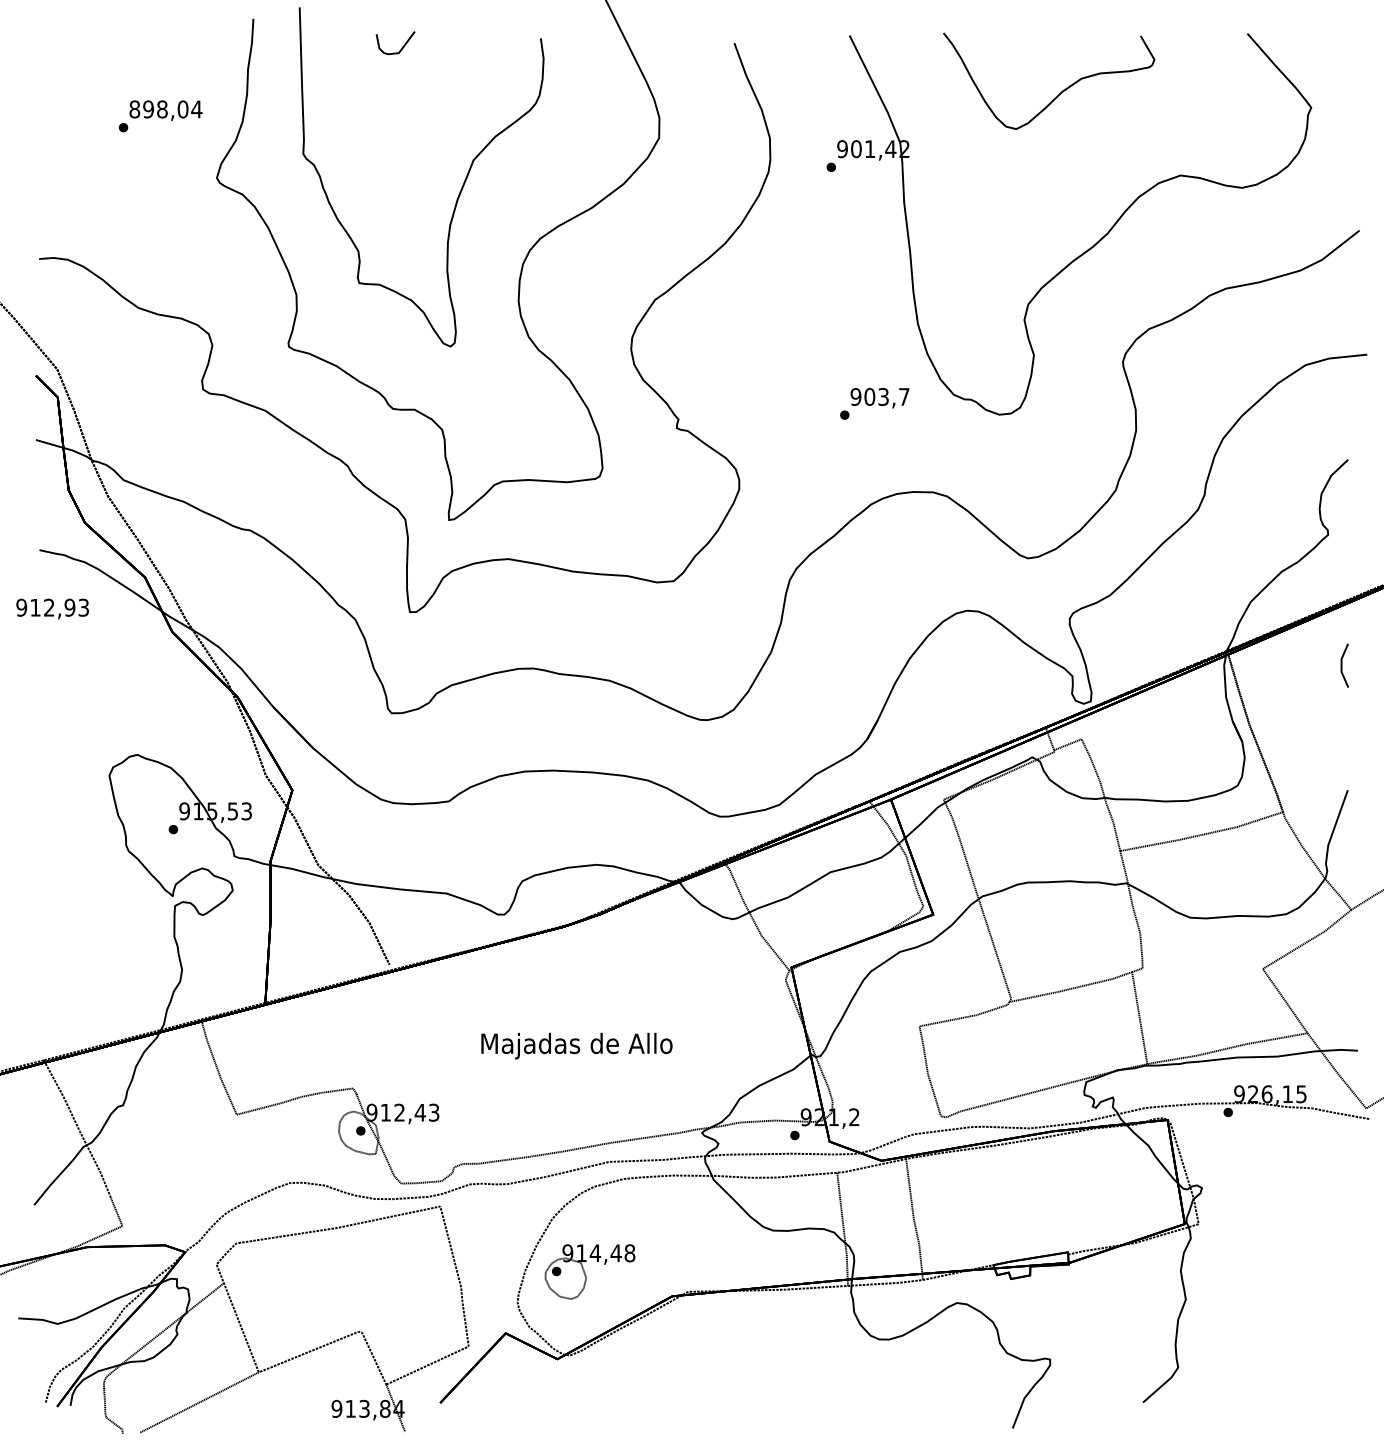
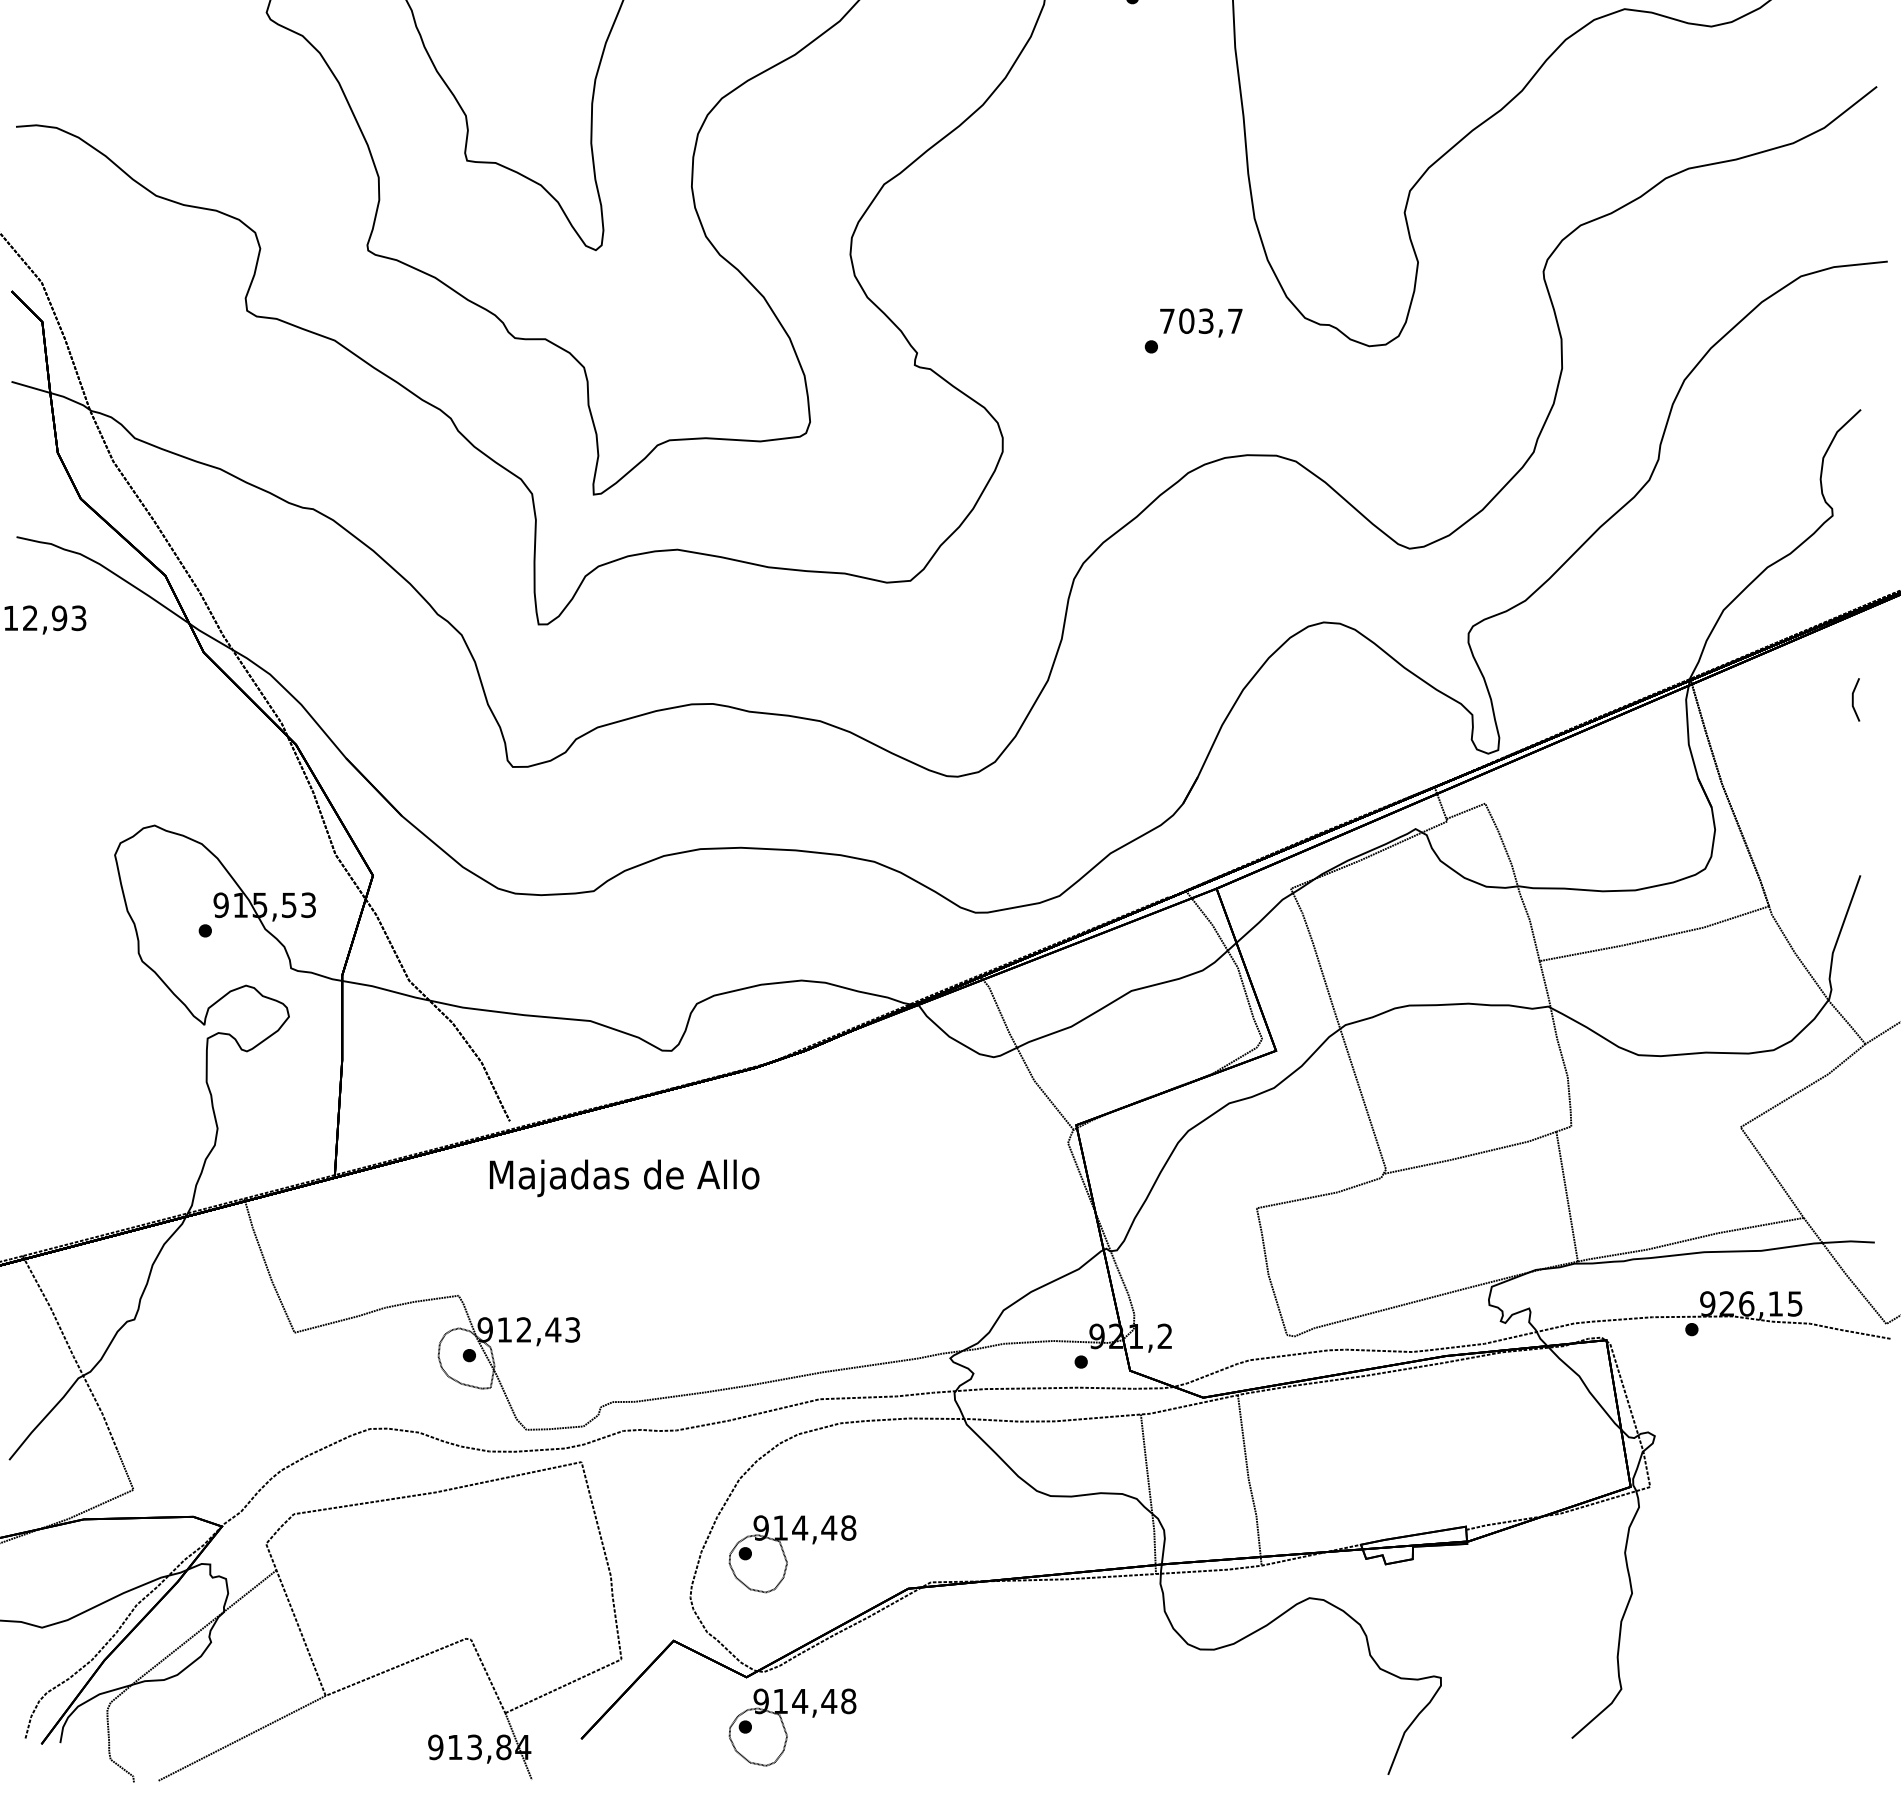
text: (855, 396) -> (1166, 320), 903,7 -> 703,7
part: (1344, 665) -> (1855, 699), size x0.7
text: (576, 1045) -> (623, 1177), moved
part: (589, 1394) -> (791, 1727), added

